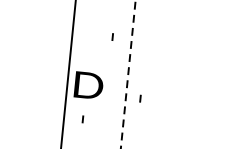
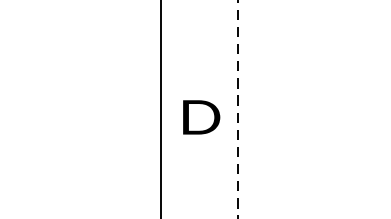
line: (112, 36) -> (212, 40), removed
text: (88, 85) -> (201, 117), moved
line: (139, 98) -> (256, 117), removed
line: (82, 118) -> (184, 151), removed

